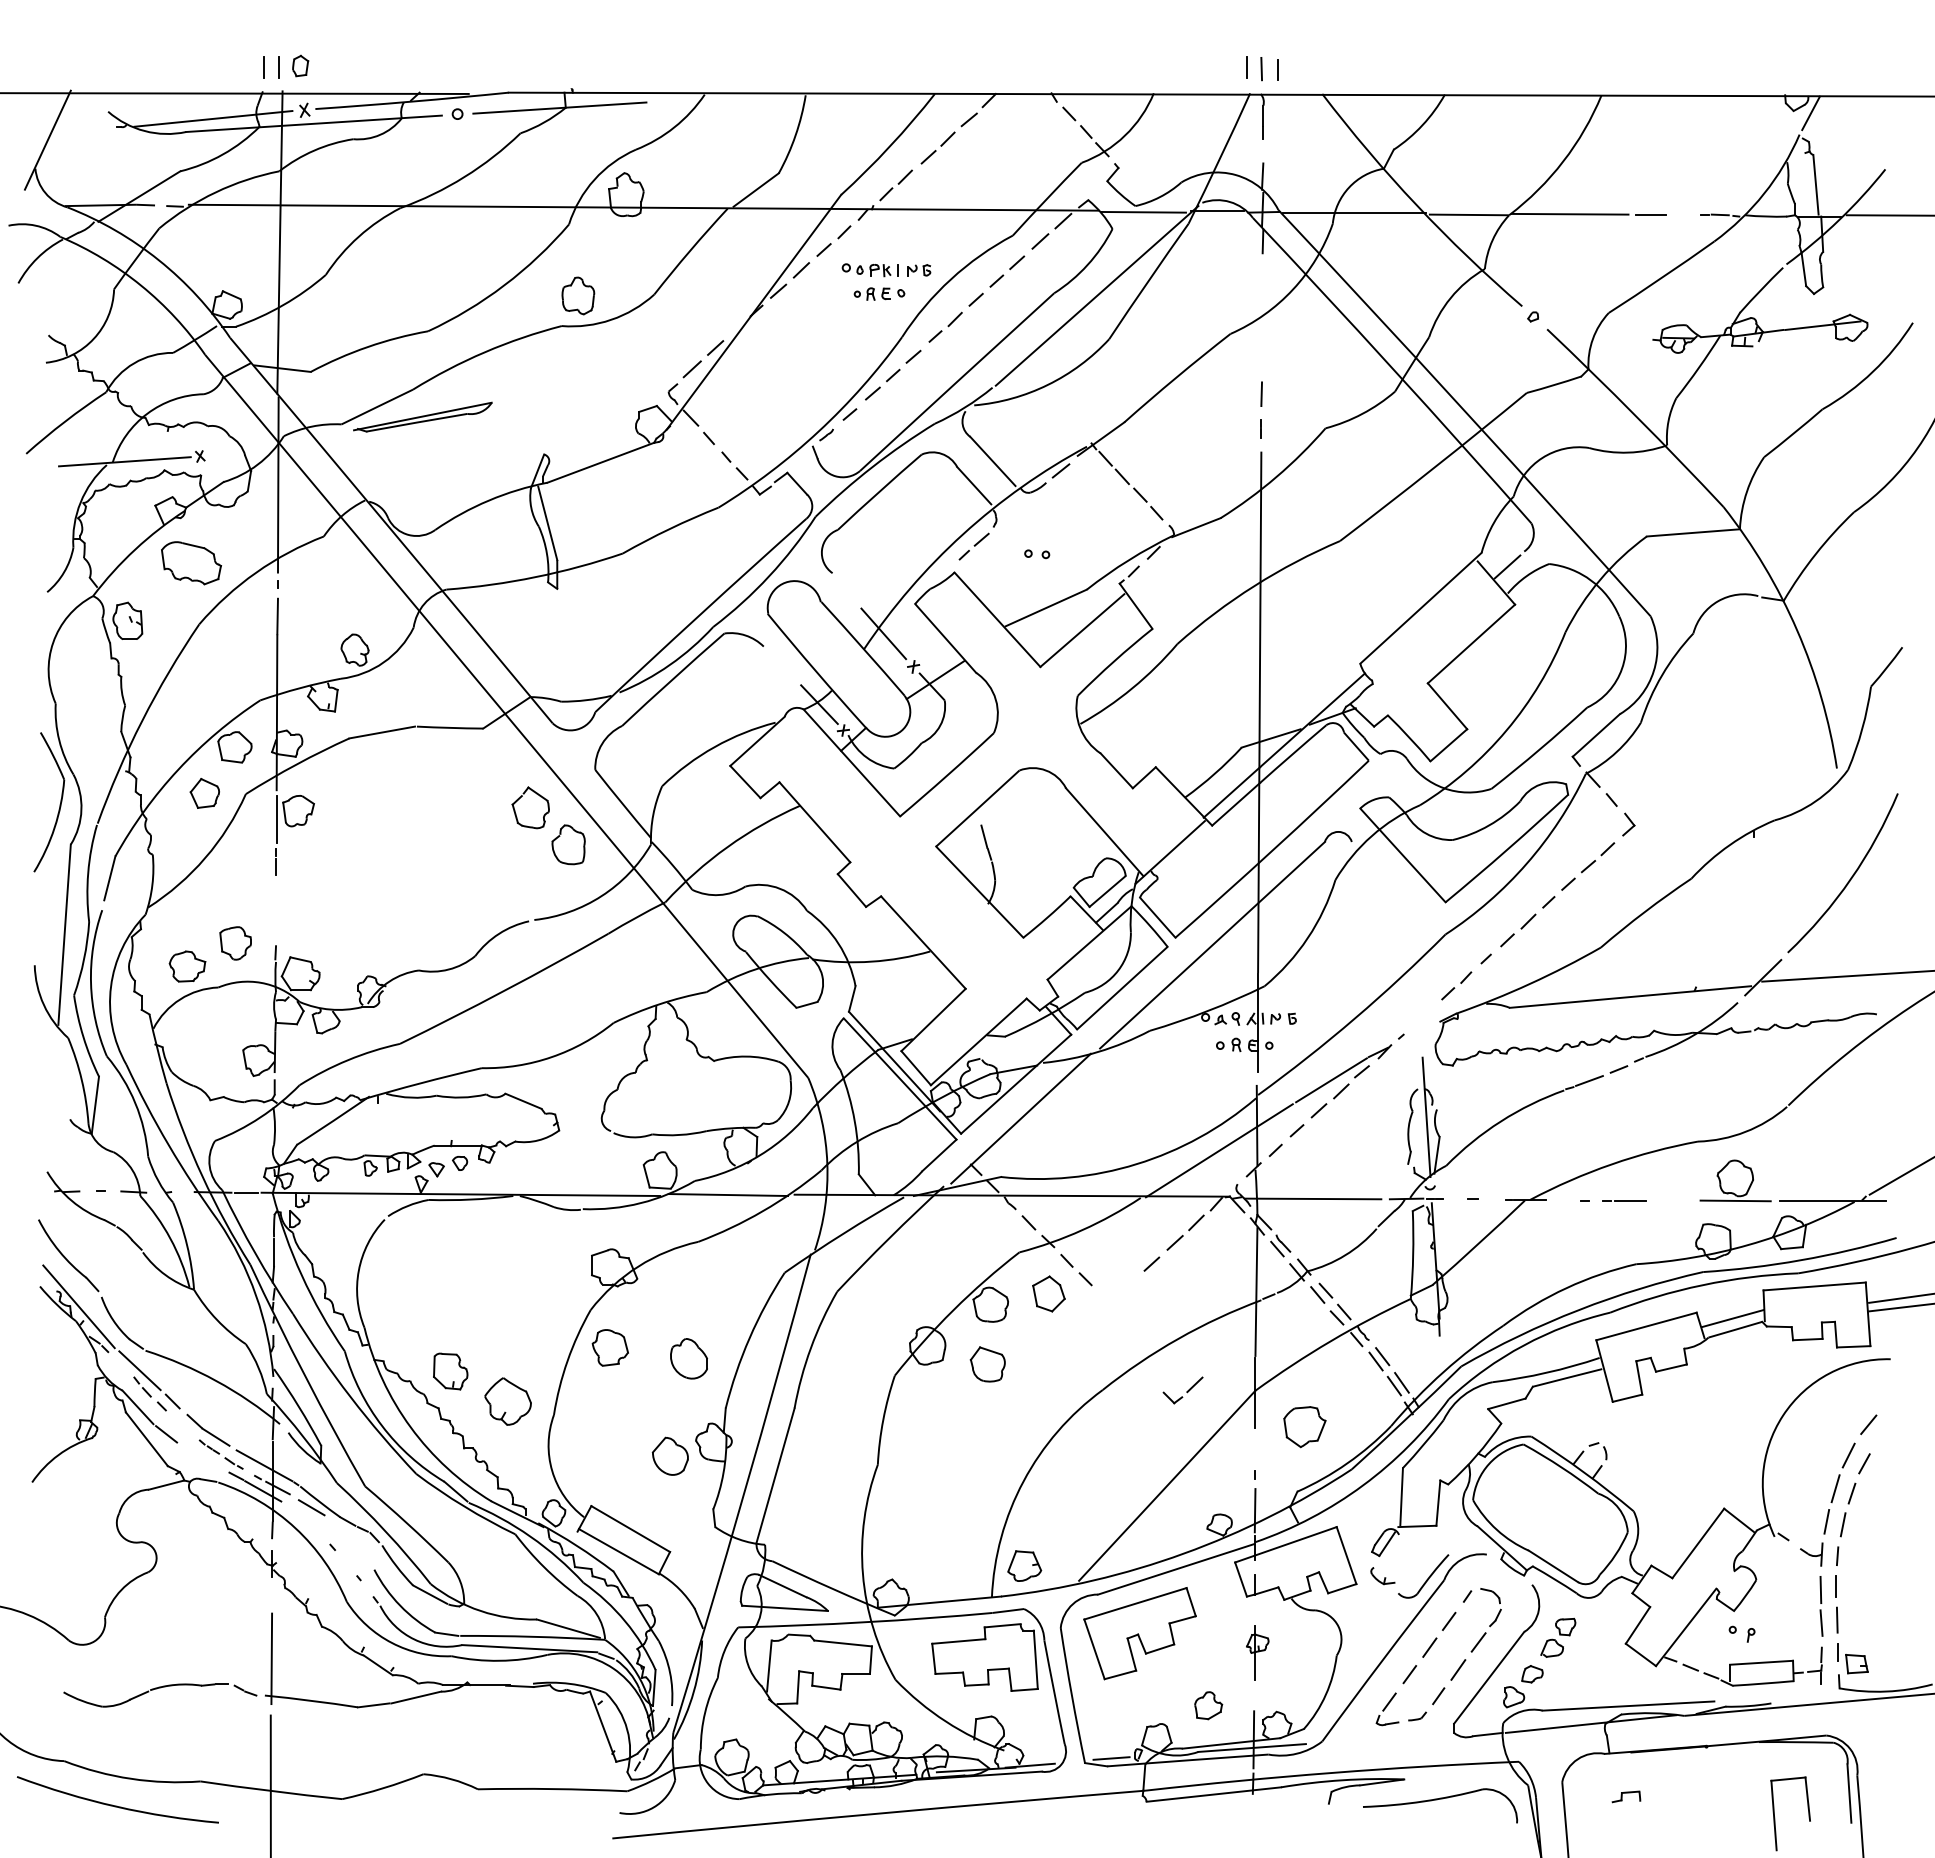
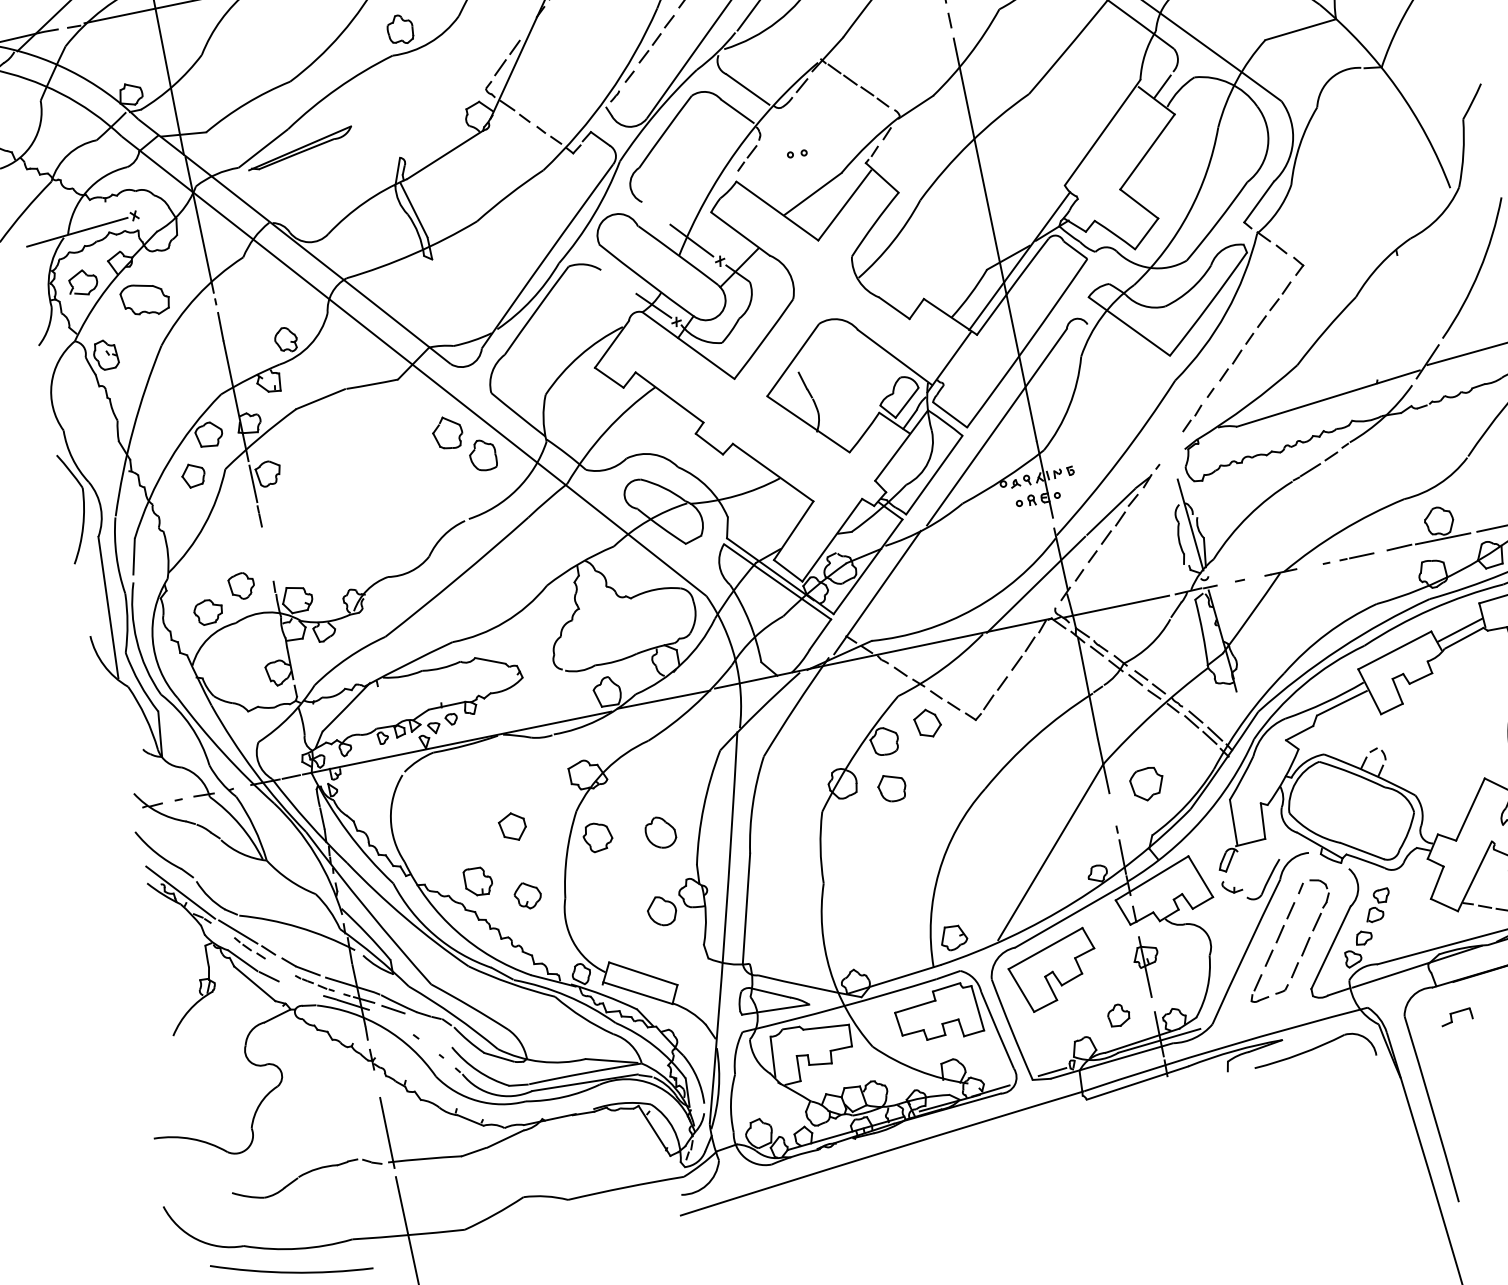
part: (125, 518) -> (87, 276), added
line: (1678, 1199) -> (1398, 547), added
part: (507, 1312) -> (512, 826), added
part: (1182, 1390) -> (980, 708), moved
part: (508, 1401) -> (527, 895), size x0.71
part: (1257, 1652) -> (1147, 966), size x1.43
part: (1626, 1796) -> (1456, 1016), size x1.43

